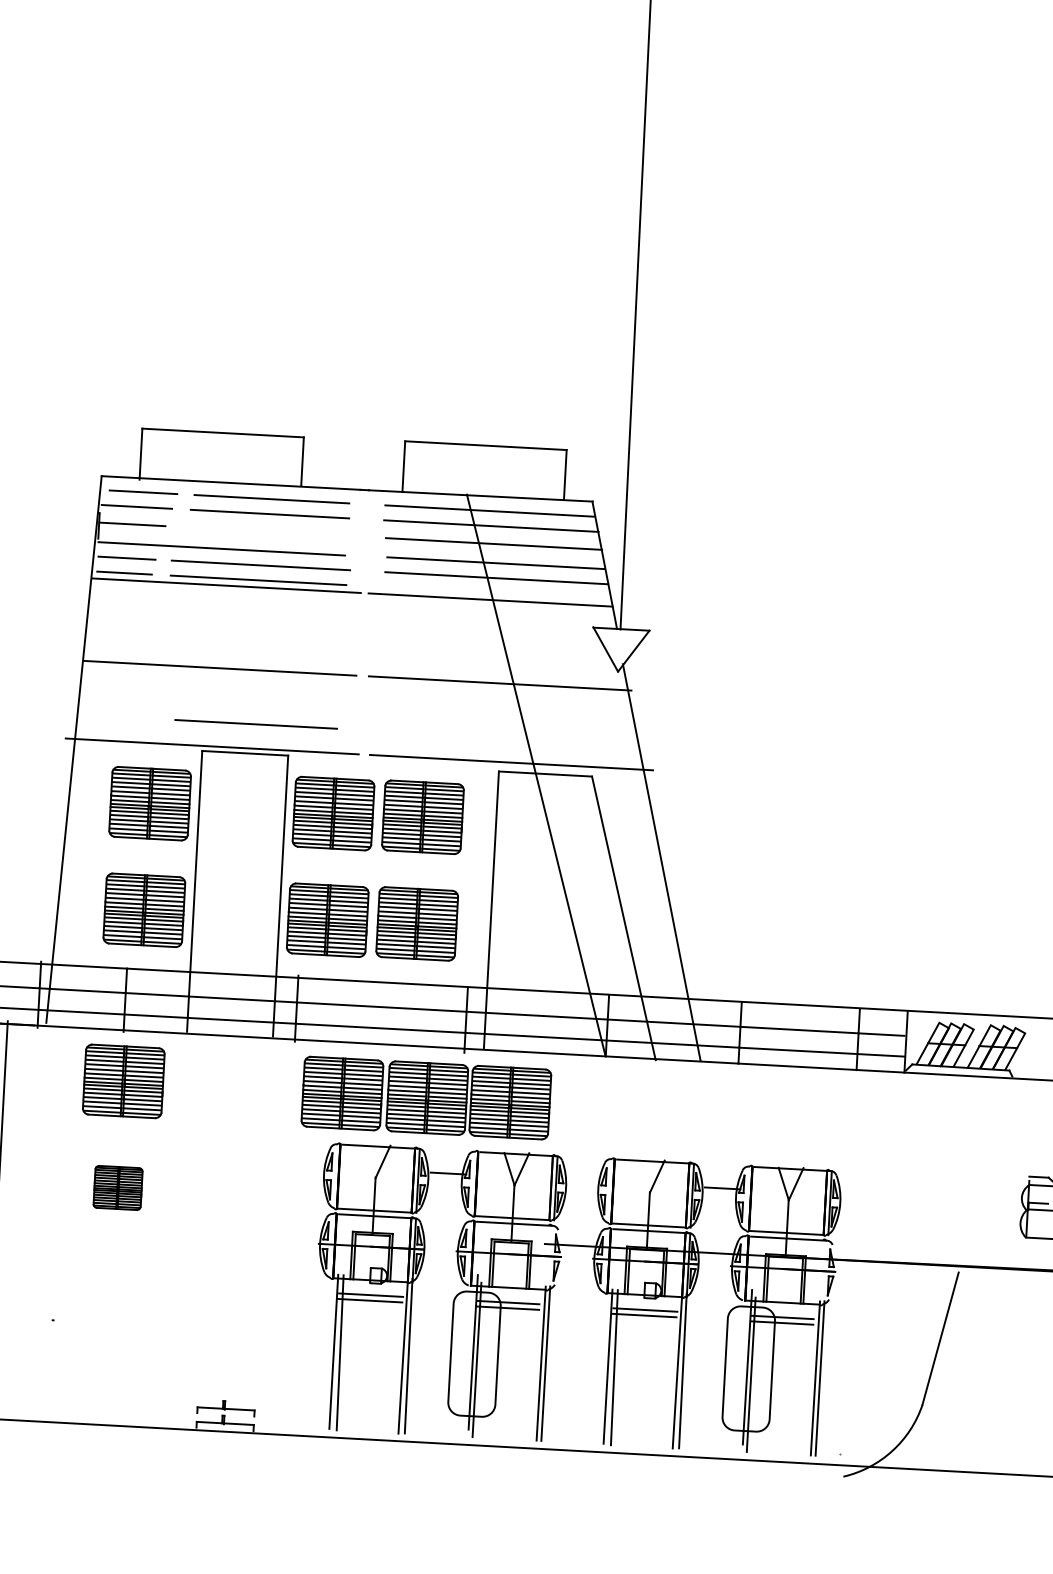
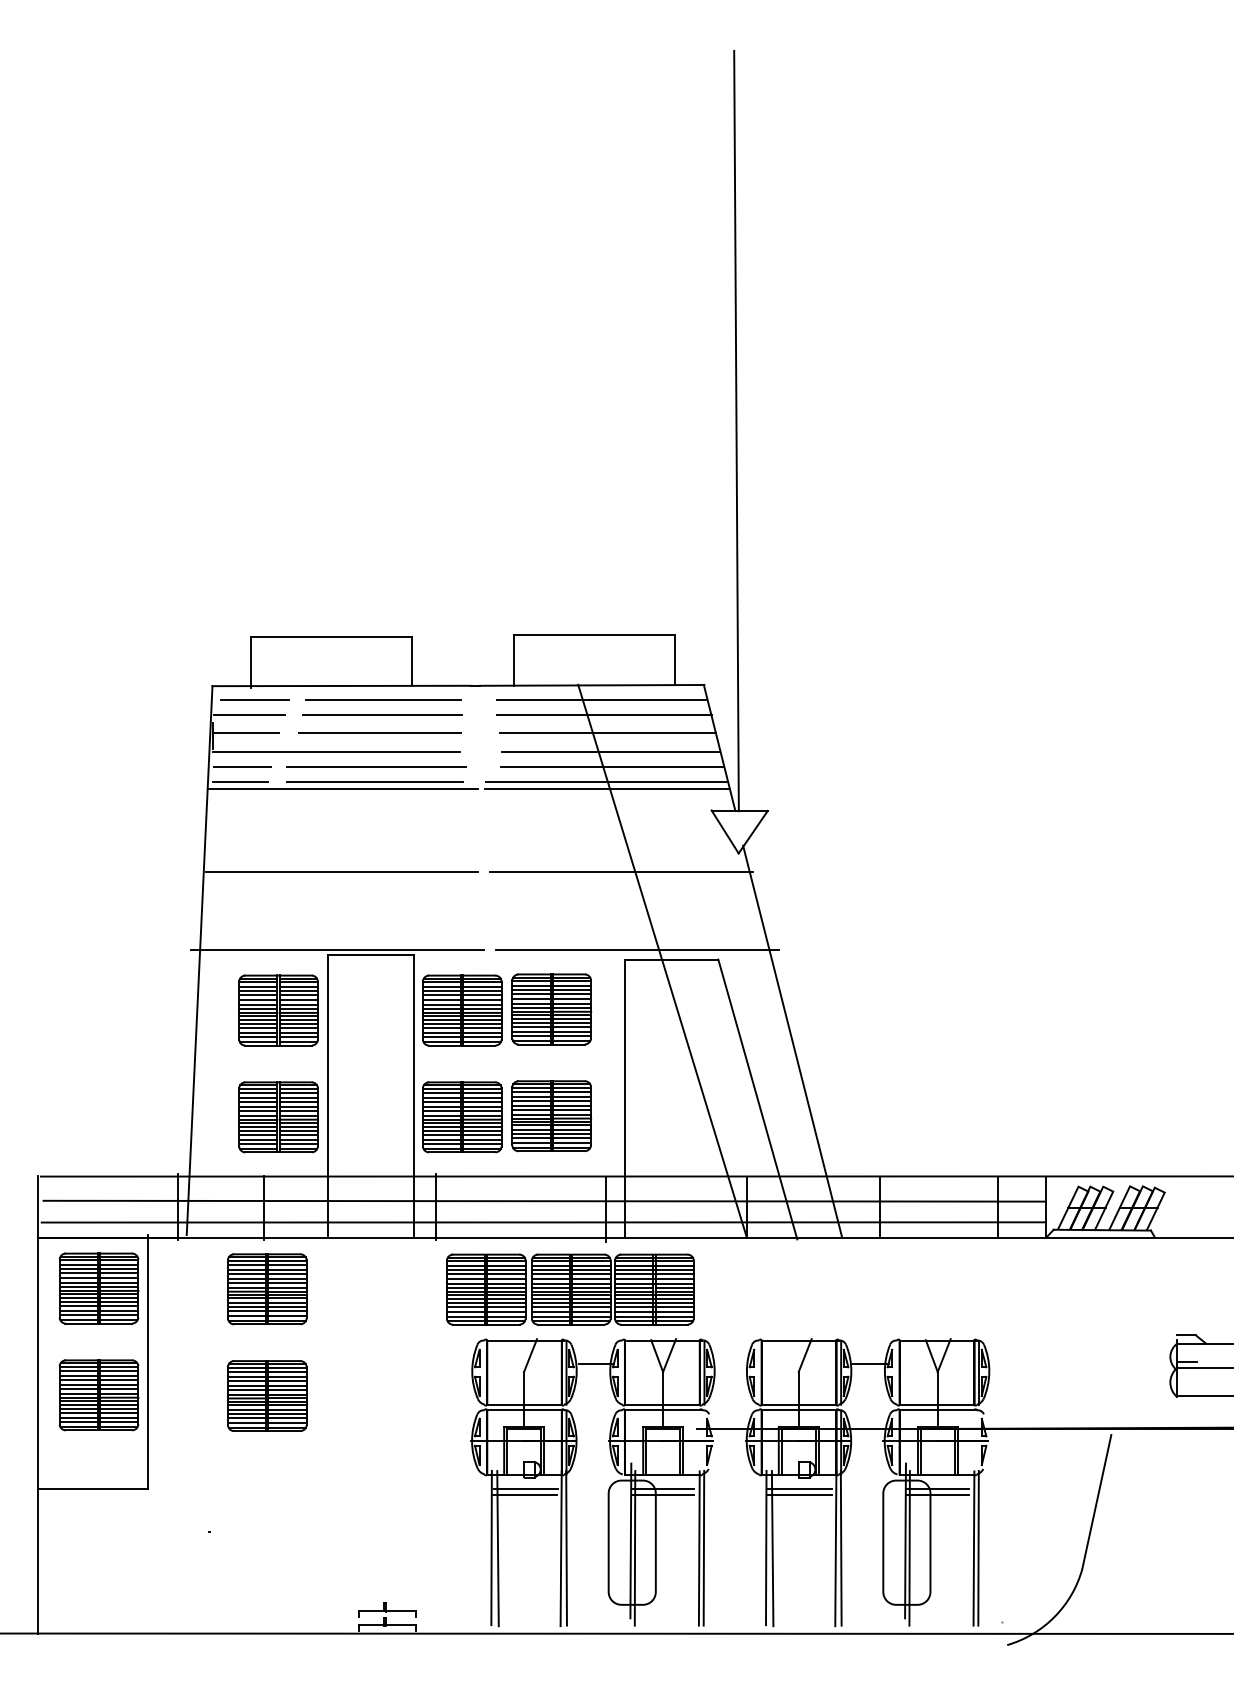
line: (489, 592) -> (606, 781), added
line: (255, 724) -> (379, 732), moved
part: (118, 1187) -> (267, 1395), size x1.67

